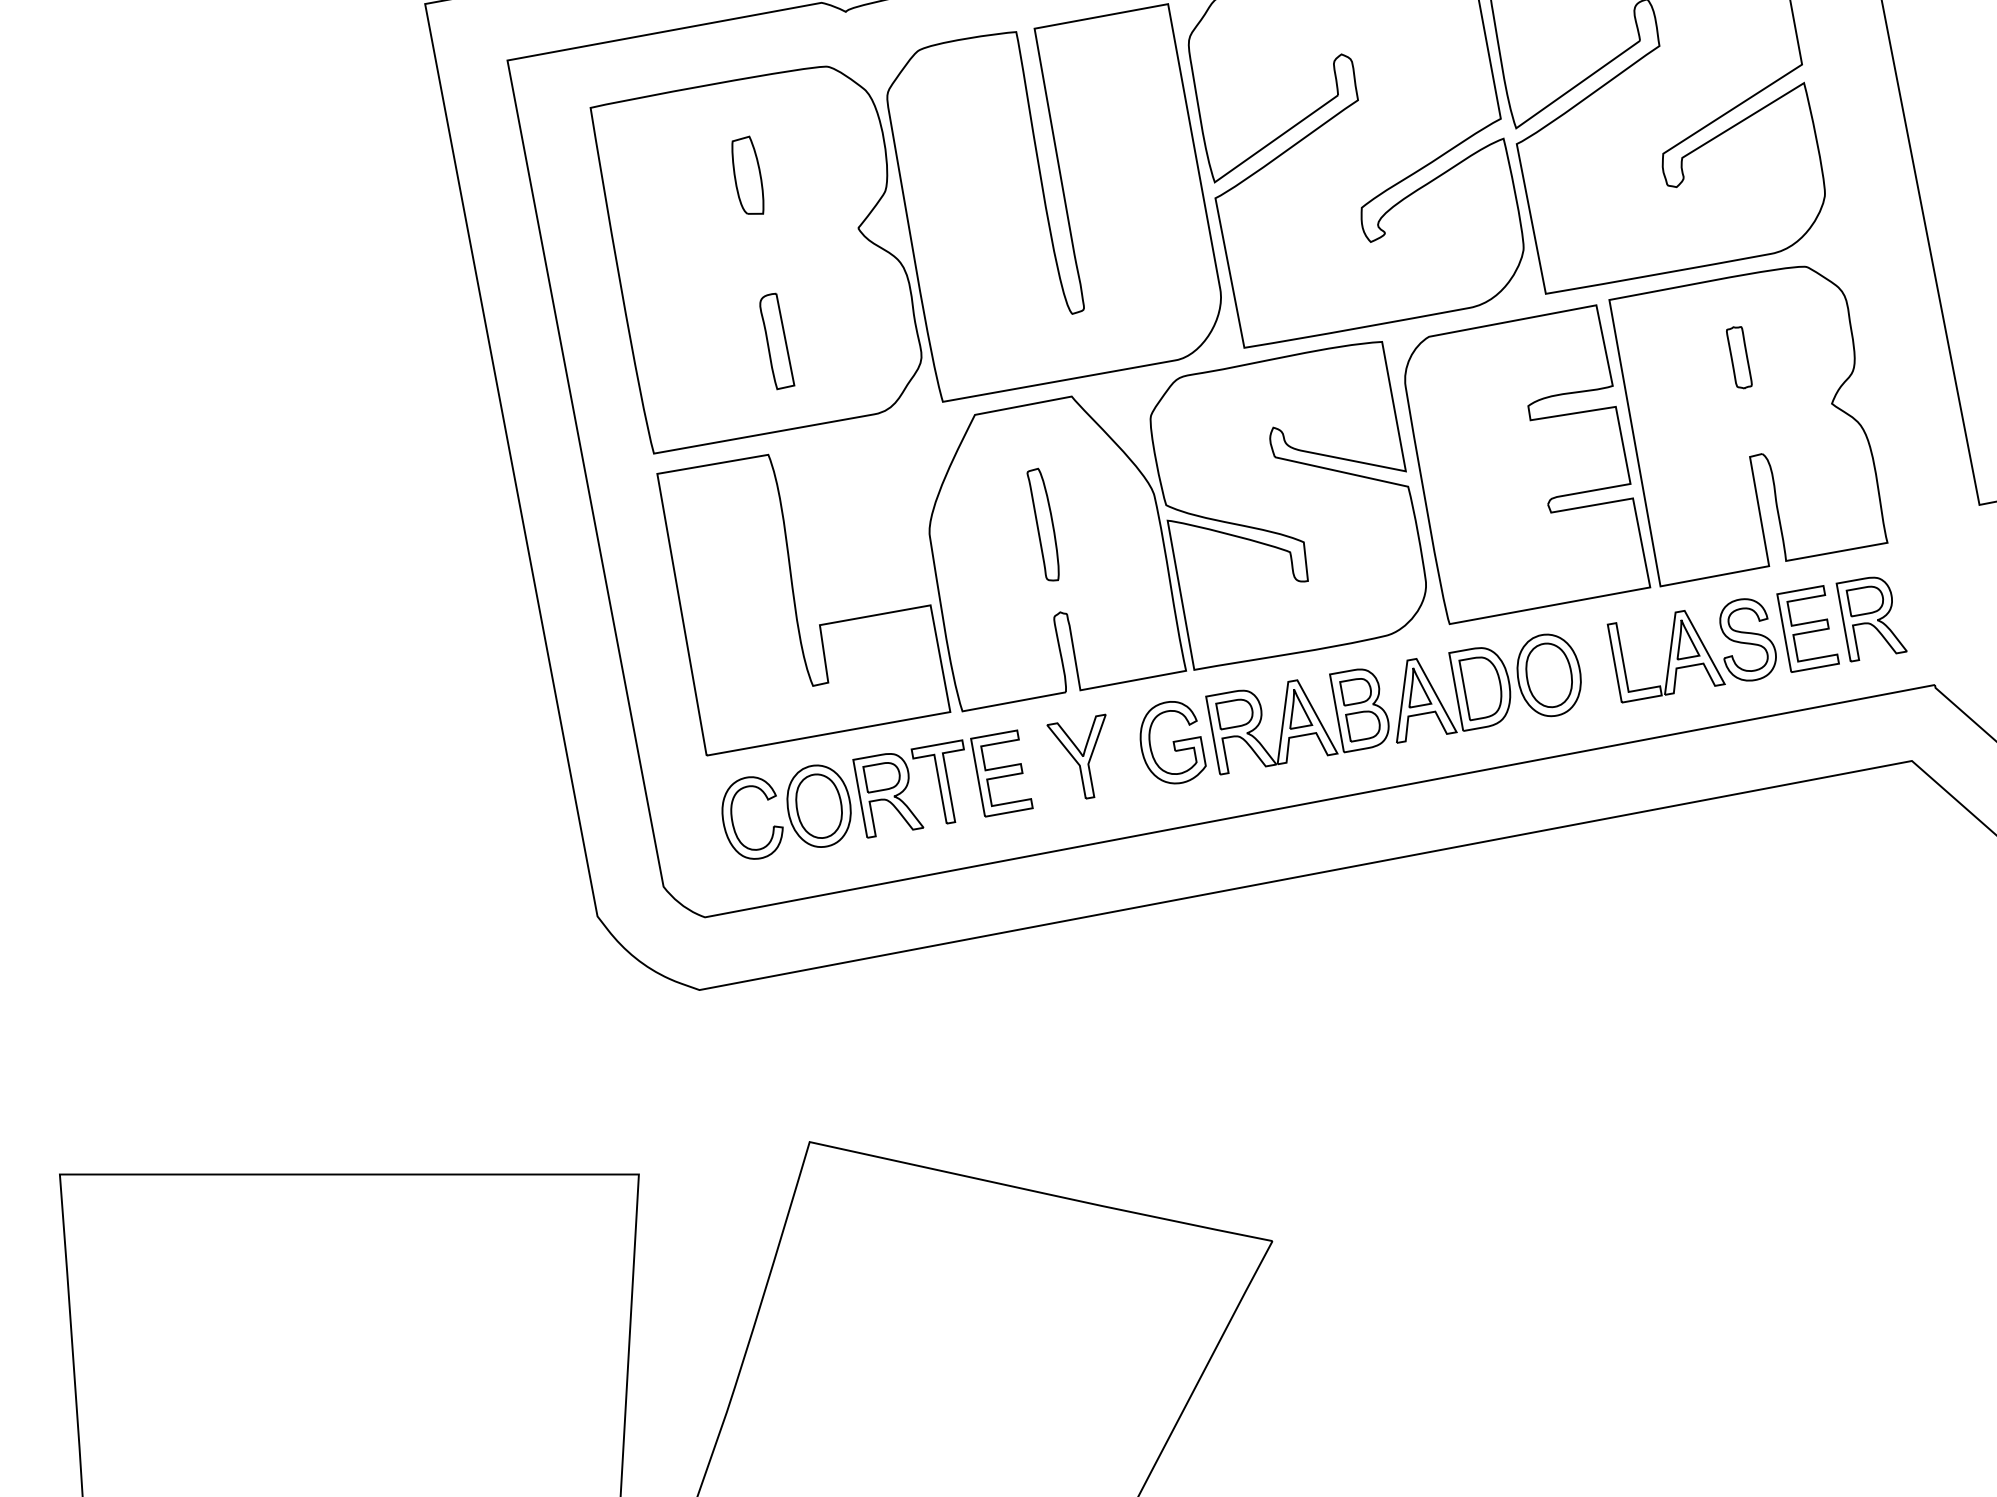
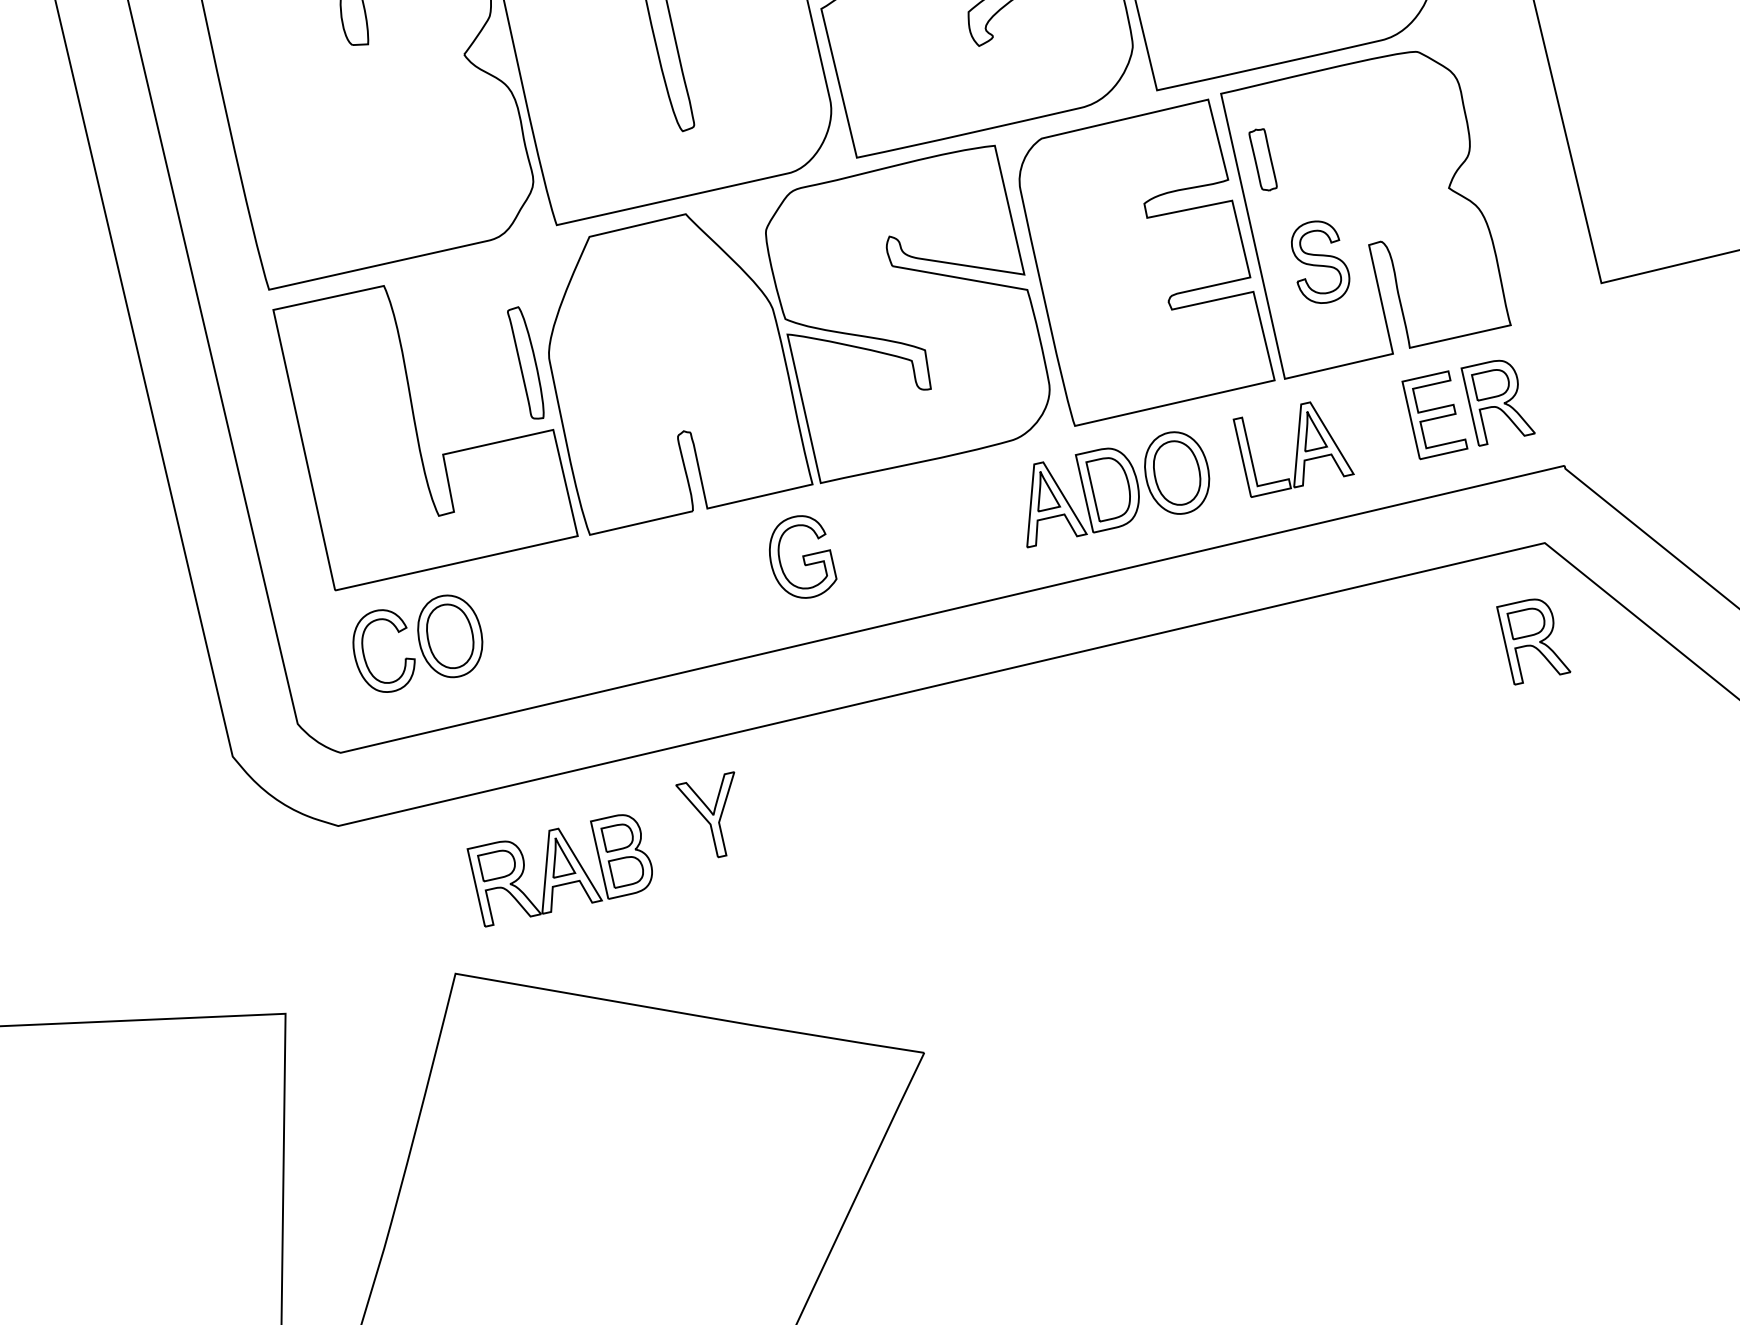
part: (777, 341) -> (388, 171), removed
part: (1739, 357) -> (1263, 159), moved
part: (1042, 524) -> (525, 362), moved
part: (1747, 639) -> (1320, 261), moved
part: (1297, 721) -> (560, 870), moved
part: (1076, 756) -> (706, 815), moved
part: (942, 783) -> (573, 608), removed
part: (1896, 858) -> (1533, 641), added

